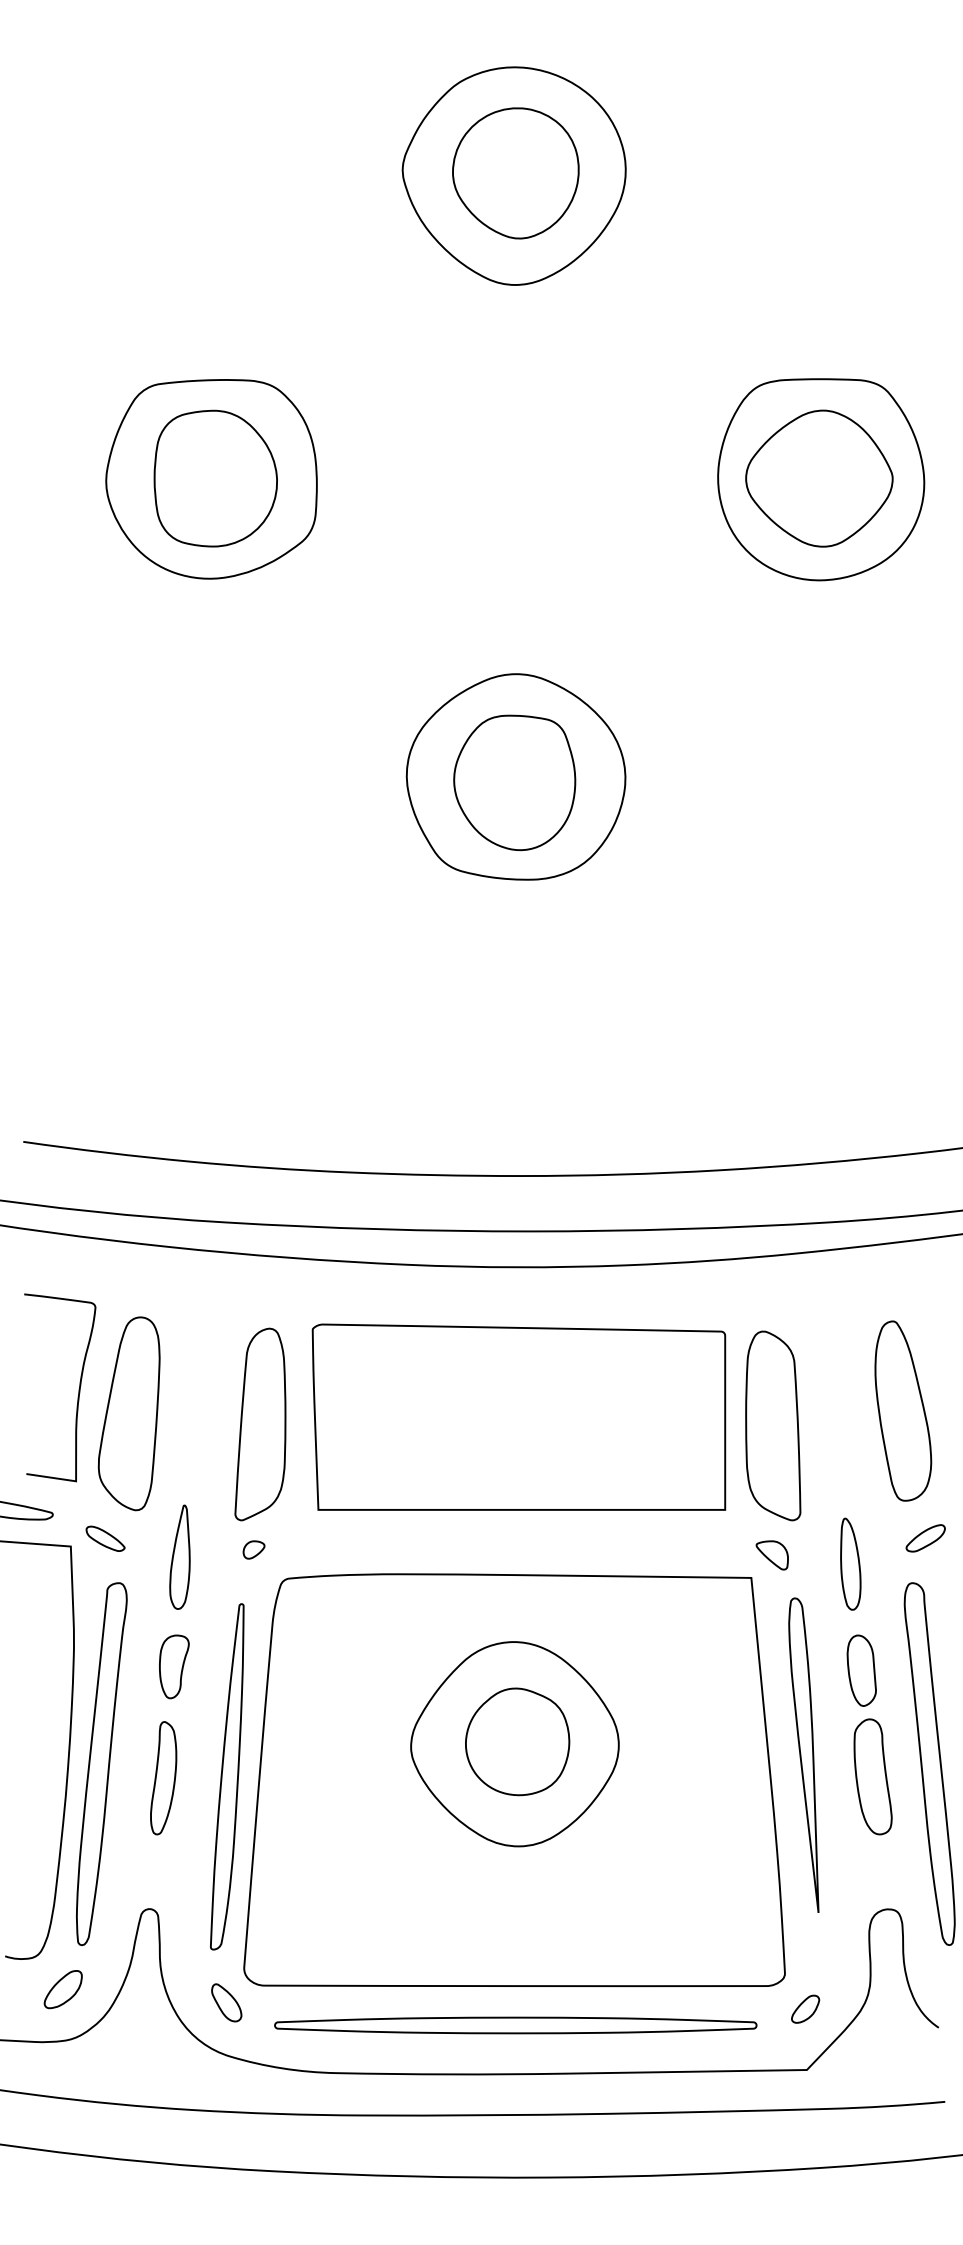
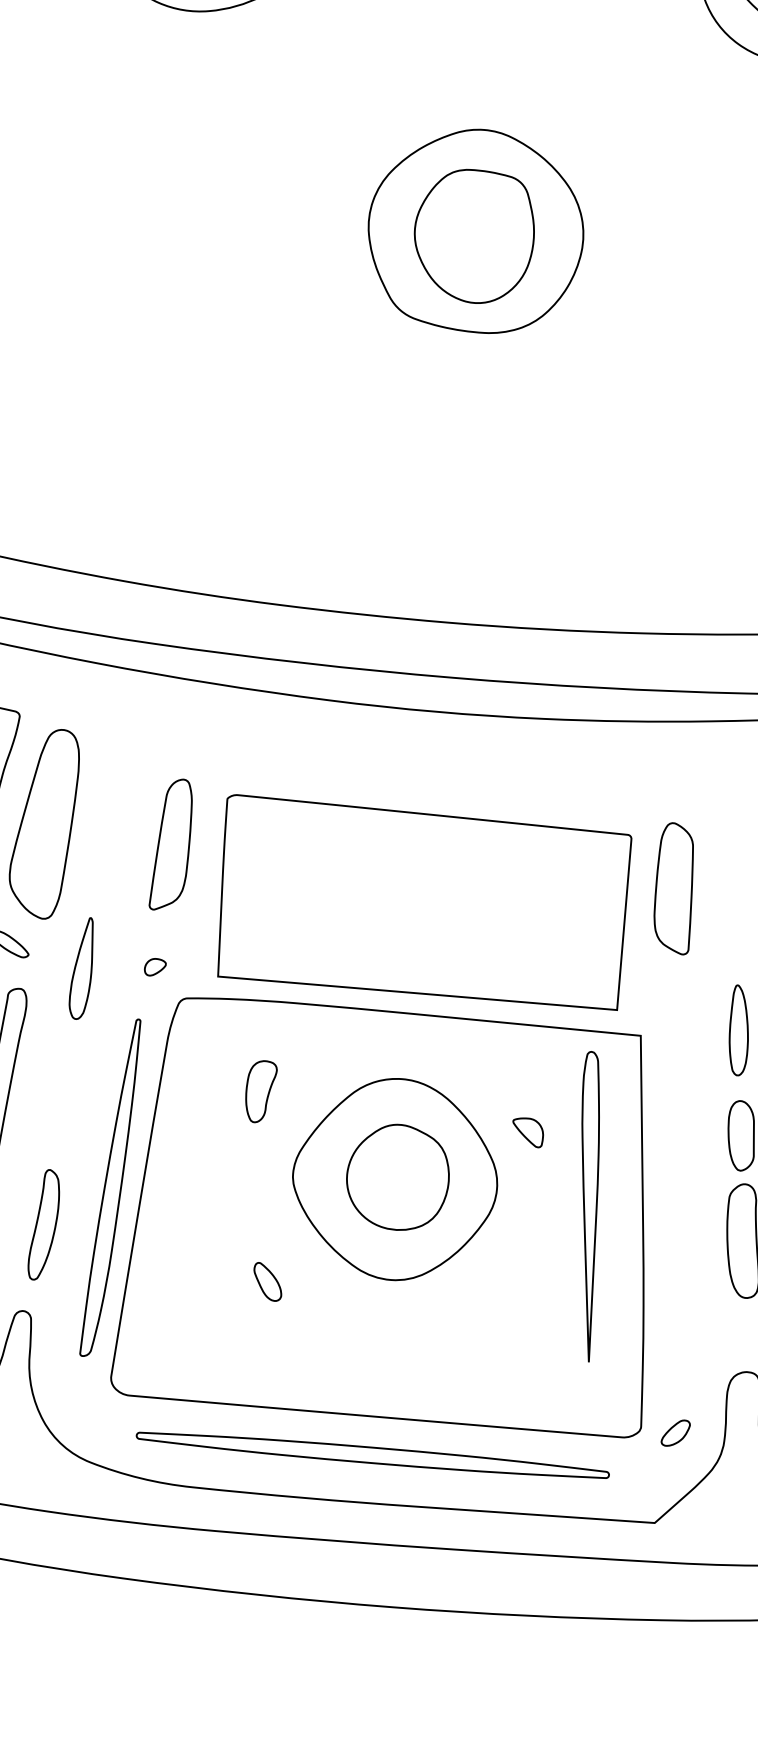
part: (518, 1416) -> (422, 901), moved
part: (260, 1424) -> (171, 844), size x0.7
part: (773, 1425) -> (675, 888), size x0.7
part: (771, 1555) -> (527, 1132), moved
part: (174, 1666) -> (260, 1091), moved
part: (803, 1754) -> (587, 1205), moved
part: (163, 1778) -> (44, 1225), moved
part: (226, 2002) -> (267, 1281), moved
part: (805, 2008) -> (675, 1432), moved

